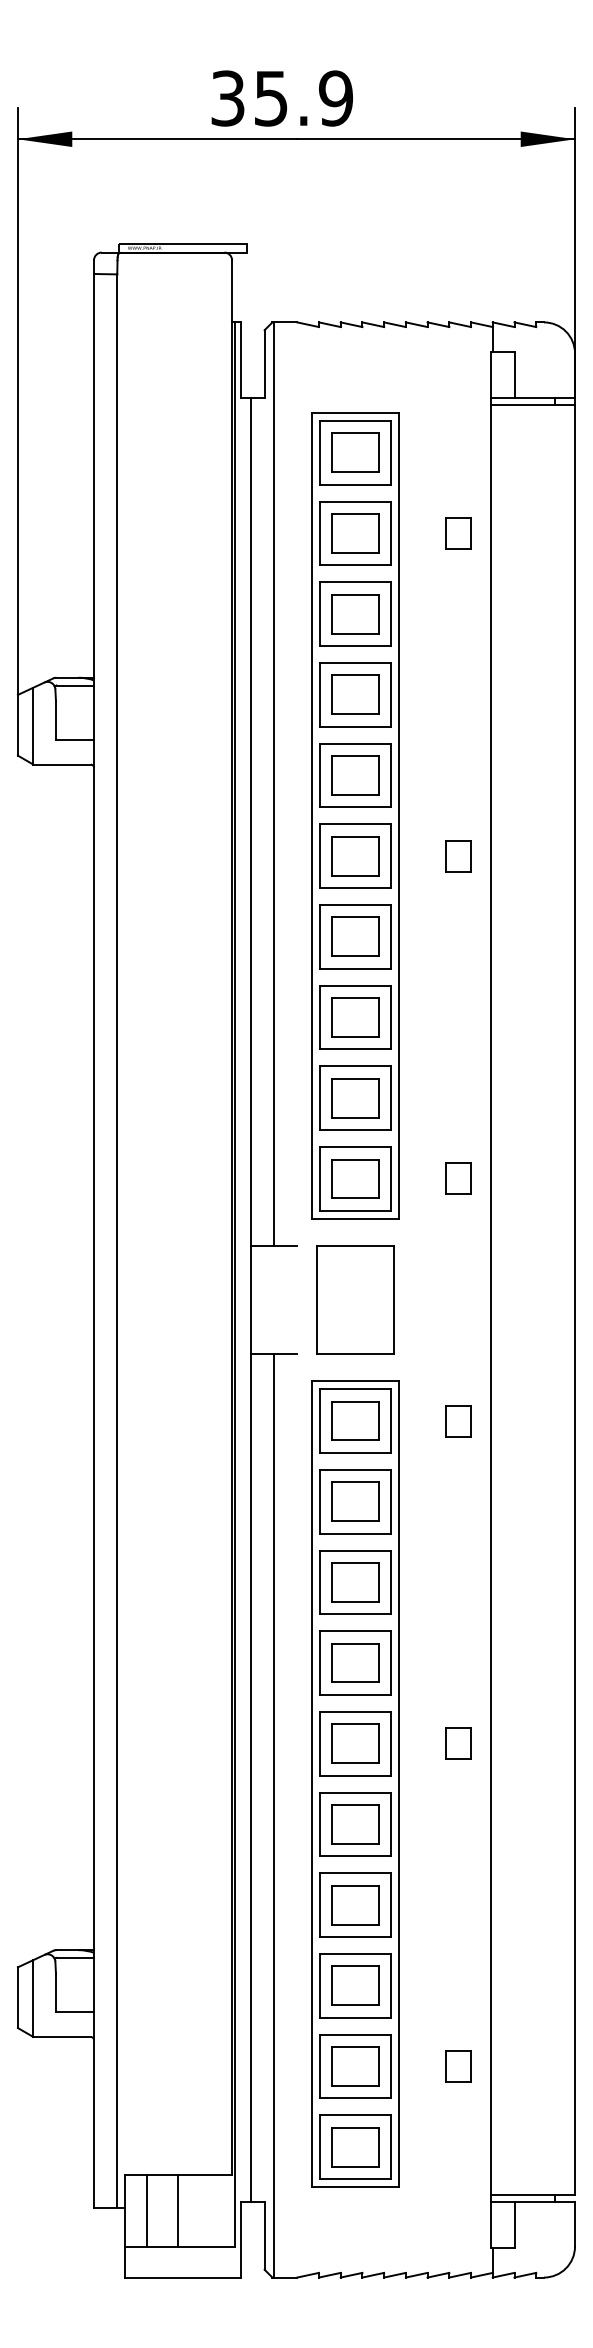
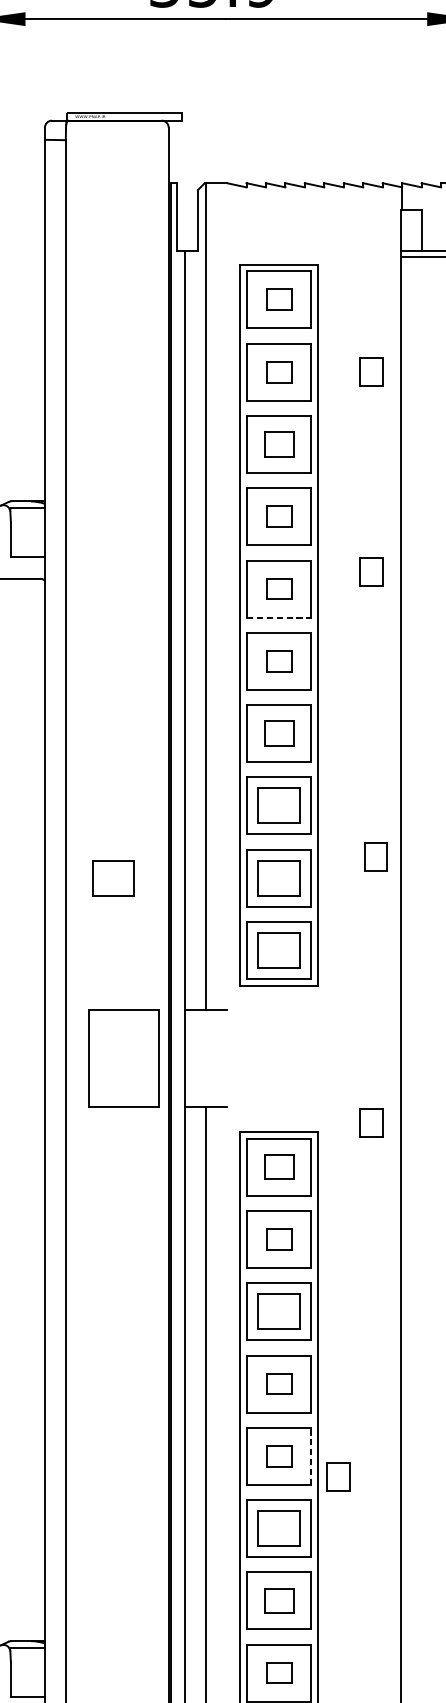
part: (355, 452) -> (279, 299), size x0.6
part: (355, 533) -> (279, 372), size x0.6
part: (355, 614) -> (279, 444), size x0.7
part: (355, 694) -> (279, 516), size x0.6
part: (355, 775) -> (279, 589), size x0.6
line: (355, 807) -> (279, 617), solid -> dashed
part: (355, 856) -> (279, 661), size x0.6
part: (458, 856) -> (371, 572), moved
part: (355, 936) -> (279, 733), size x0.7
part: (170, 1098) -> (113, 878), added
part: (458, 1178) -> (375, 856), moved
part: (355, 1299) -> (124, 1058), moved
part: (355, 1420) -> (279, 1166), size x0.7
part: (458, 1421) -> (371, 1123), moved
part: (355, 1501) -> (279, 1239), size x0.6
part: (355, 1662) -> (279, 1383), size x0.6
part: (355, 1743) -> (279, 1456), size x0.6
line: (391, 1743) -> (311, 1456), solid -> dashed
part: (458, 1743) -> (338, 1476), moved
part: (355, 1905) -> (279, 1601), size x0.7
part: (355, 1985) -> (279, 1672), size x0.6

